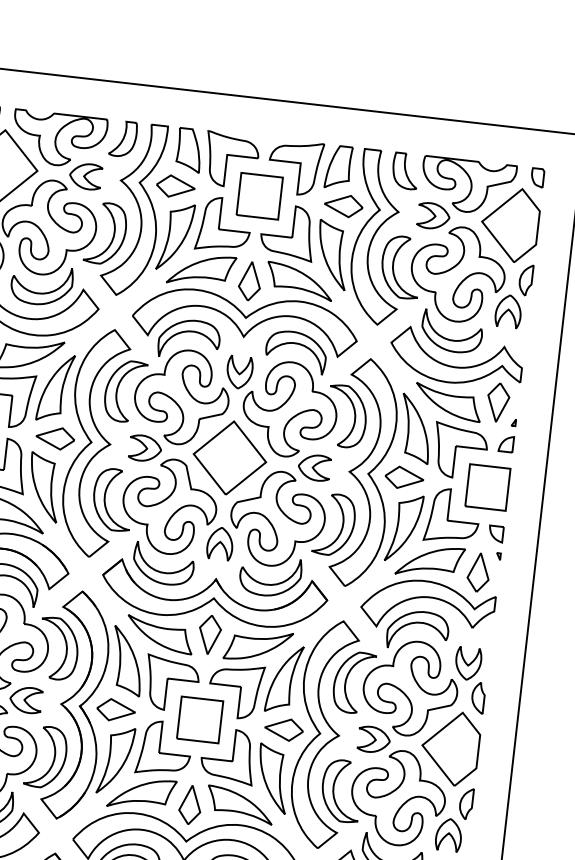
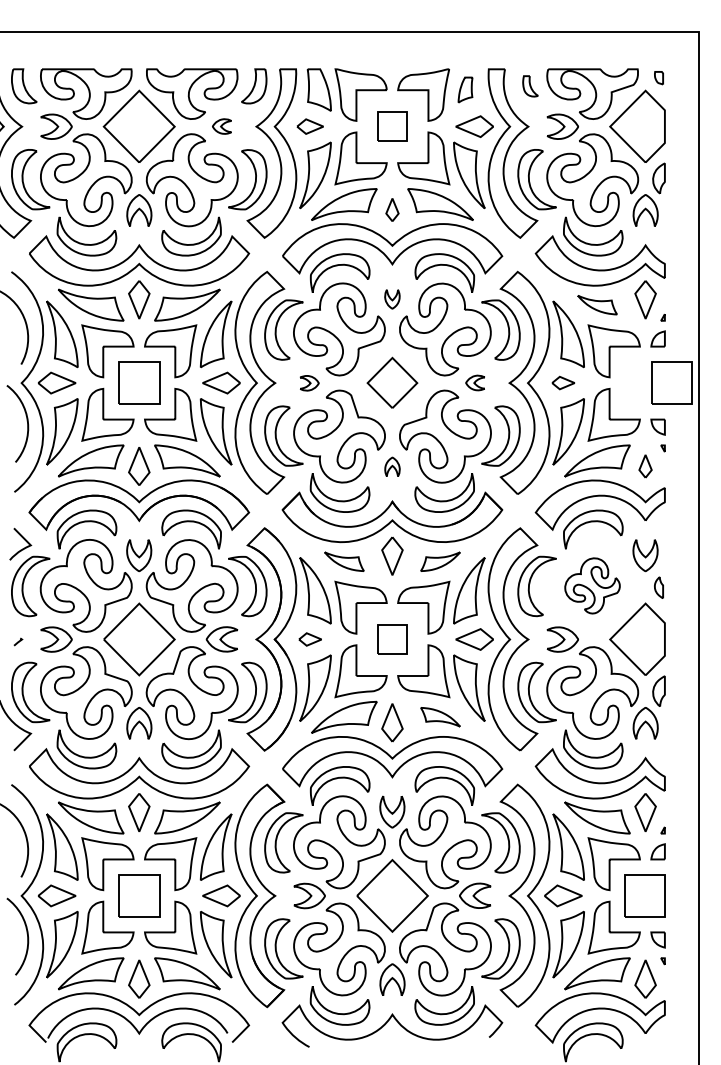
part: (338, 166) -> (465, 89), size x0.6
part: (405, 171) -> (530, 86), size x0.6
part: (85, 176) -> (221, 126), size x0.6
part: (537, 177) -> (658, 77), size x0.7
part: (176, 186) -> (310, 126), size x0.7
part: (259, 196) -> (392, 126), size x0.7
part: (250, 280) -> (392, 209), size x0.6
part: (239, 372) -> (392, 299), size x0.6
part: (448, 401) -> (597, 304), size x0.6
part: (145, 448) -> (309, 383), size x0.6
part: (230, 457) -> (392, 382), size x0.7
part: (314, 467) -> (475, 382), size x0.6
part: (404, 477) -> (563, 382), size x0.6
part: (487, 486) -> (671, 382), moved
part: (220, 543) -> (392, 466), size x0.6
part: (478, 572) -> (645, 466), size x0.6
part: (160, 634) -> (344, 561), size x0.6
part: (258, 645) -> (440, 561), size x0.6
part: (410, 688) -> (592, 585), size x0.6
part: (477, 697) -> (658, 587), size x0.7
part: (116, 710) -> (310, 639), size x0.6
part: (200, 719) -> (392, 639), size x0.7
part: (240, 804) -> (440, 716), size x0.6

